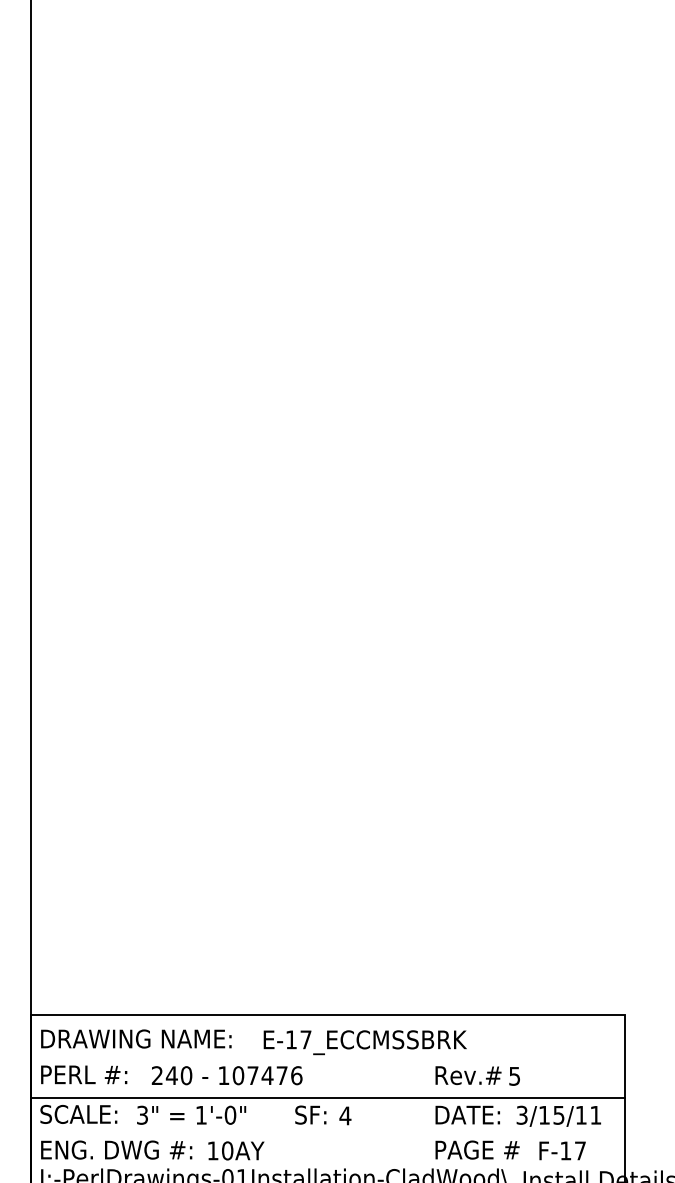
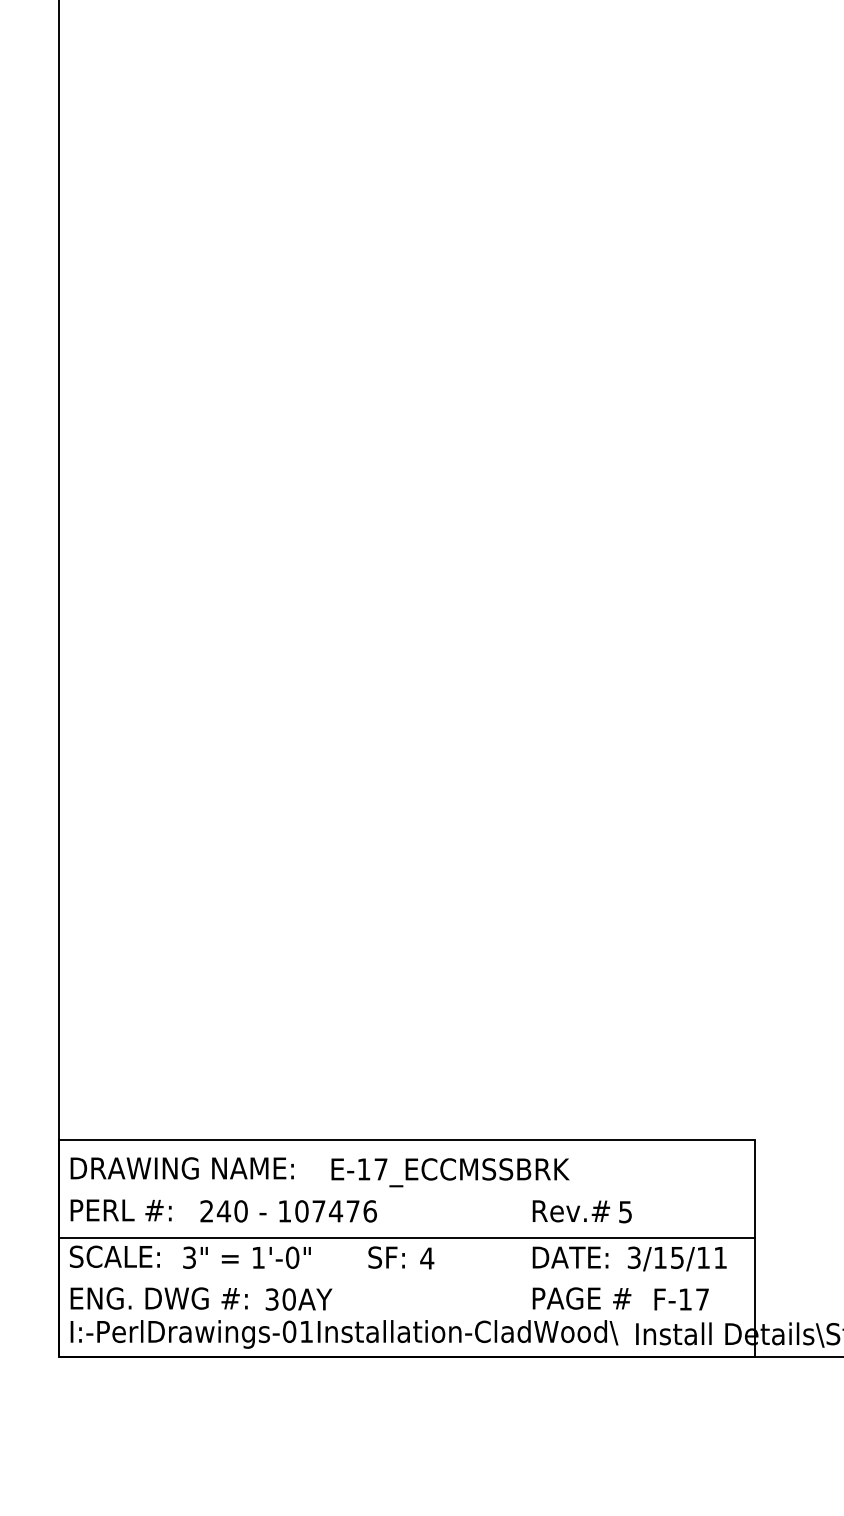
text: (212, 1150) -> (271, 1299), 10AY -> 30AY

